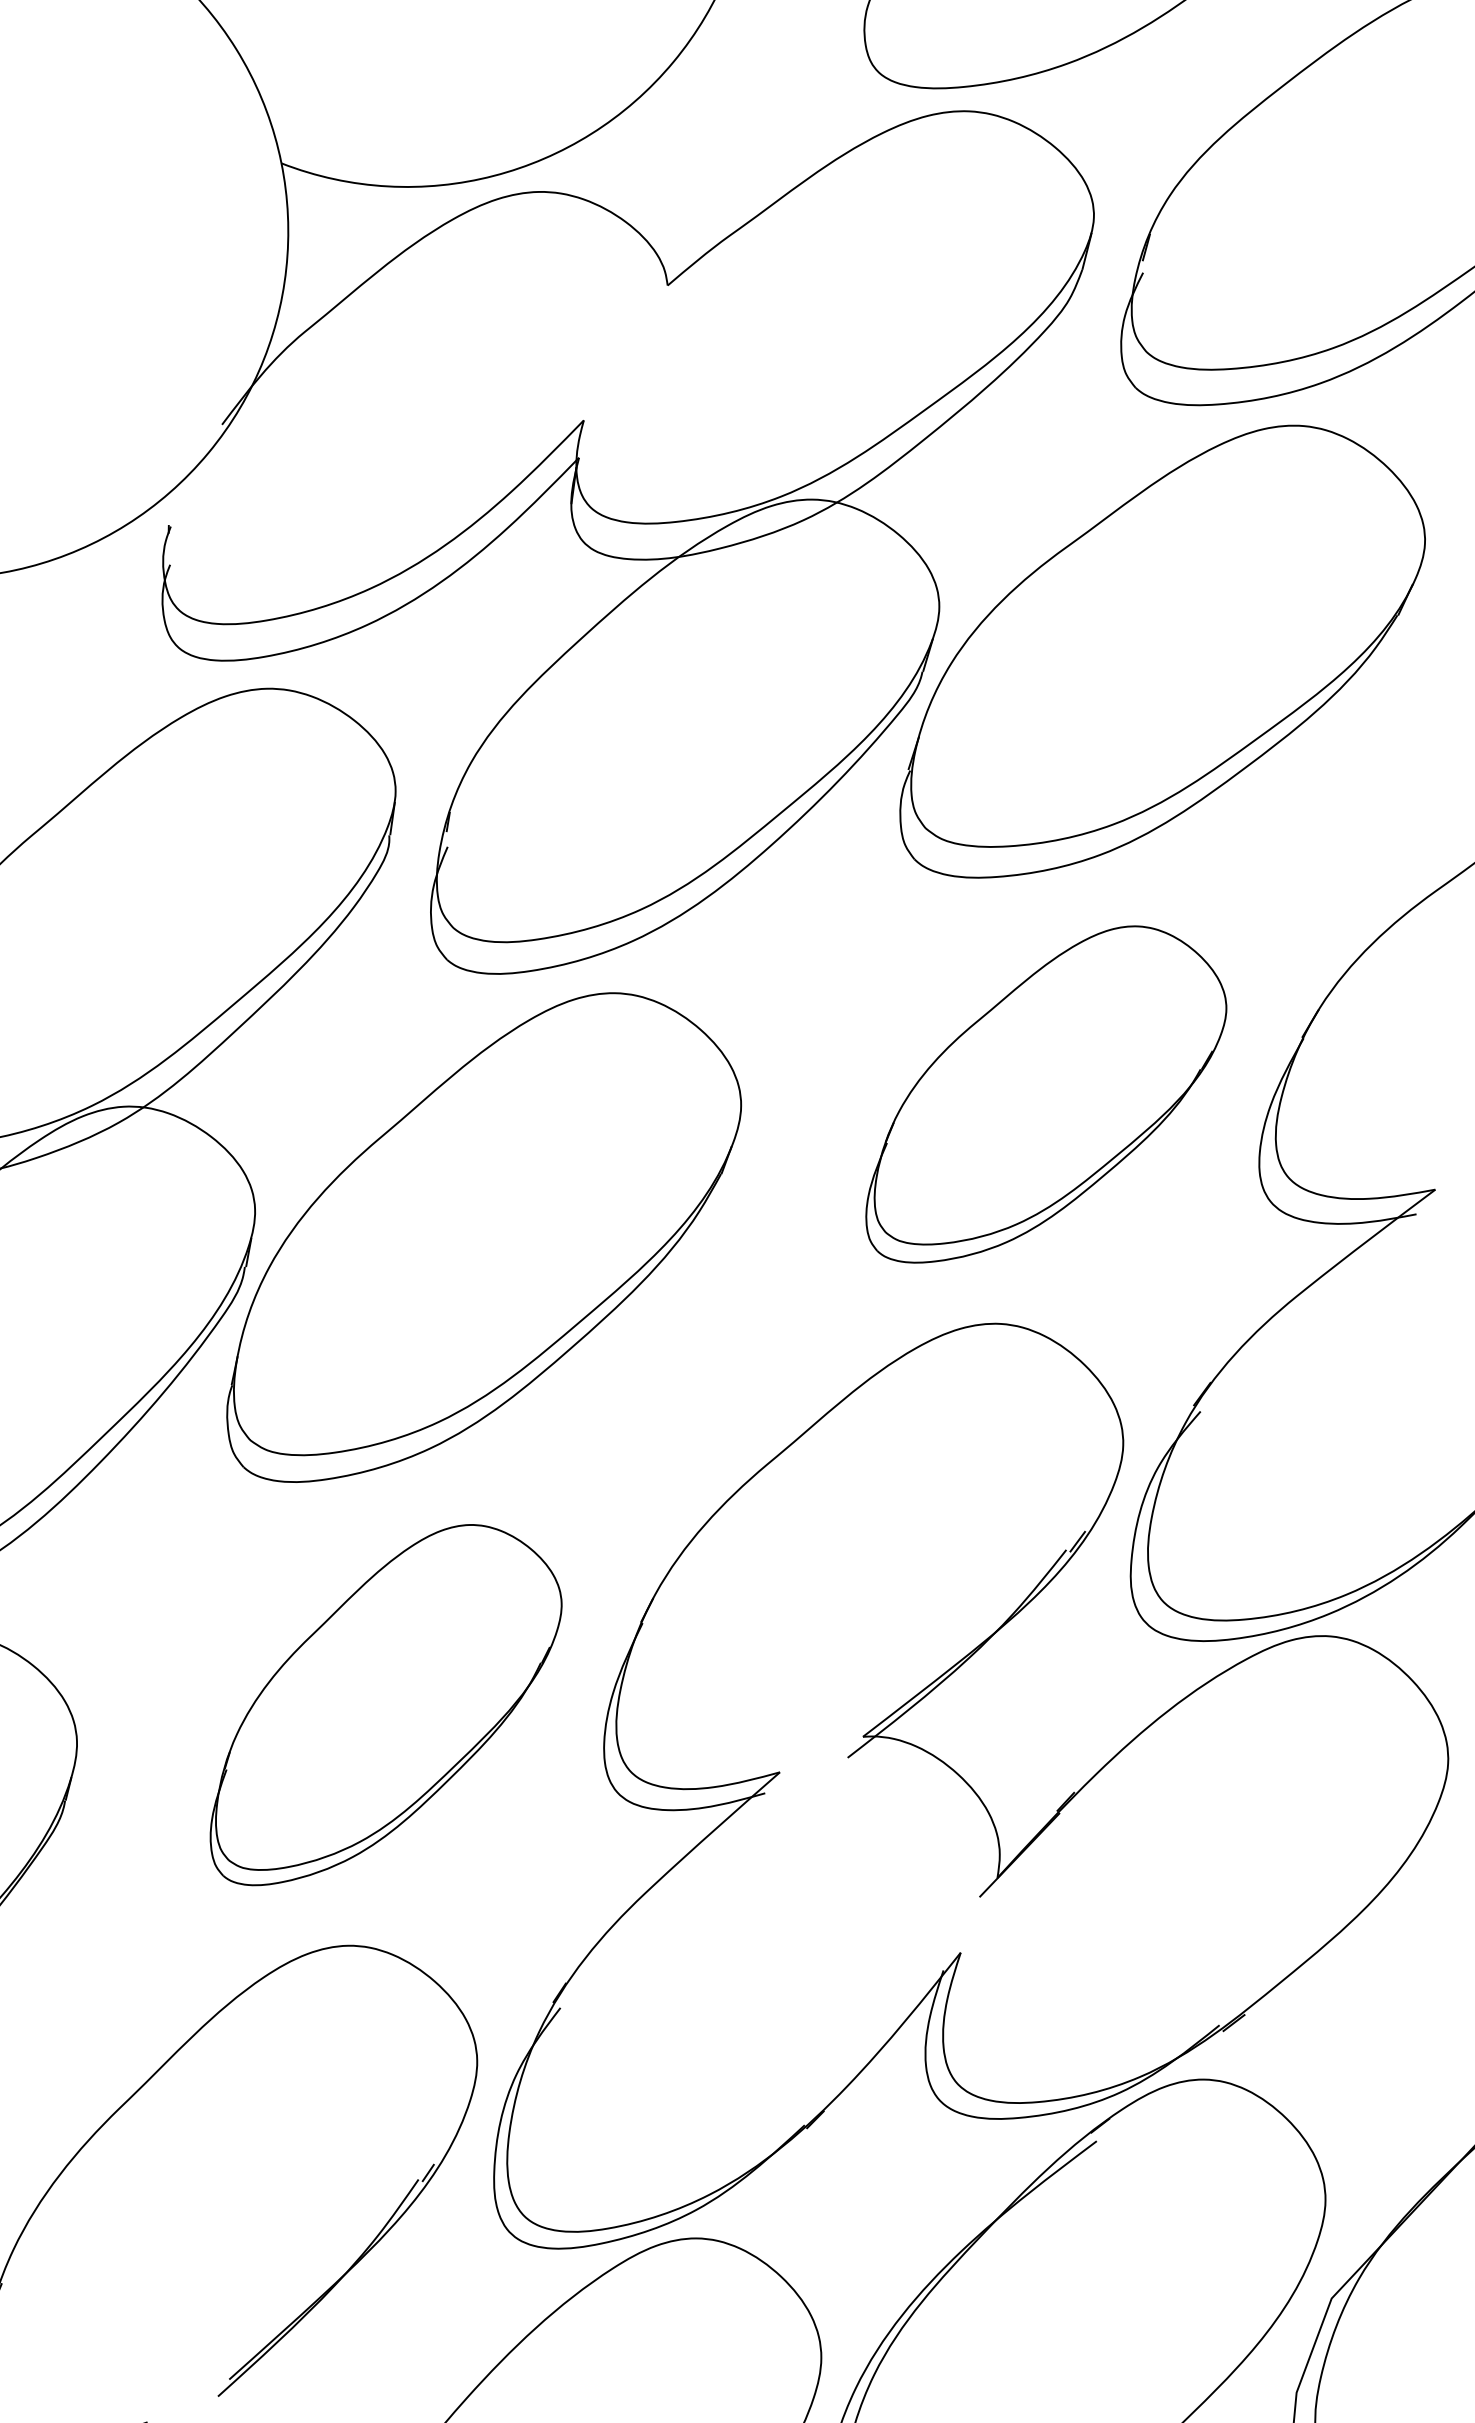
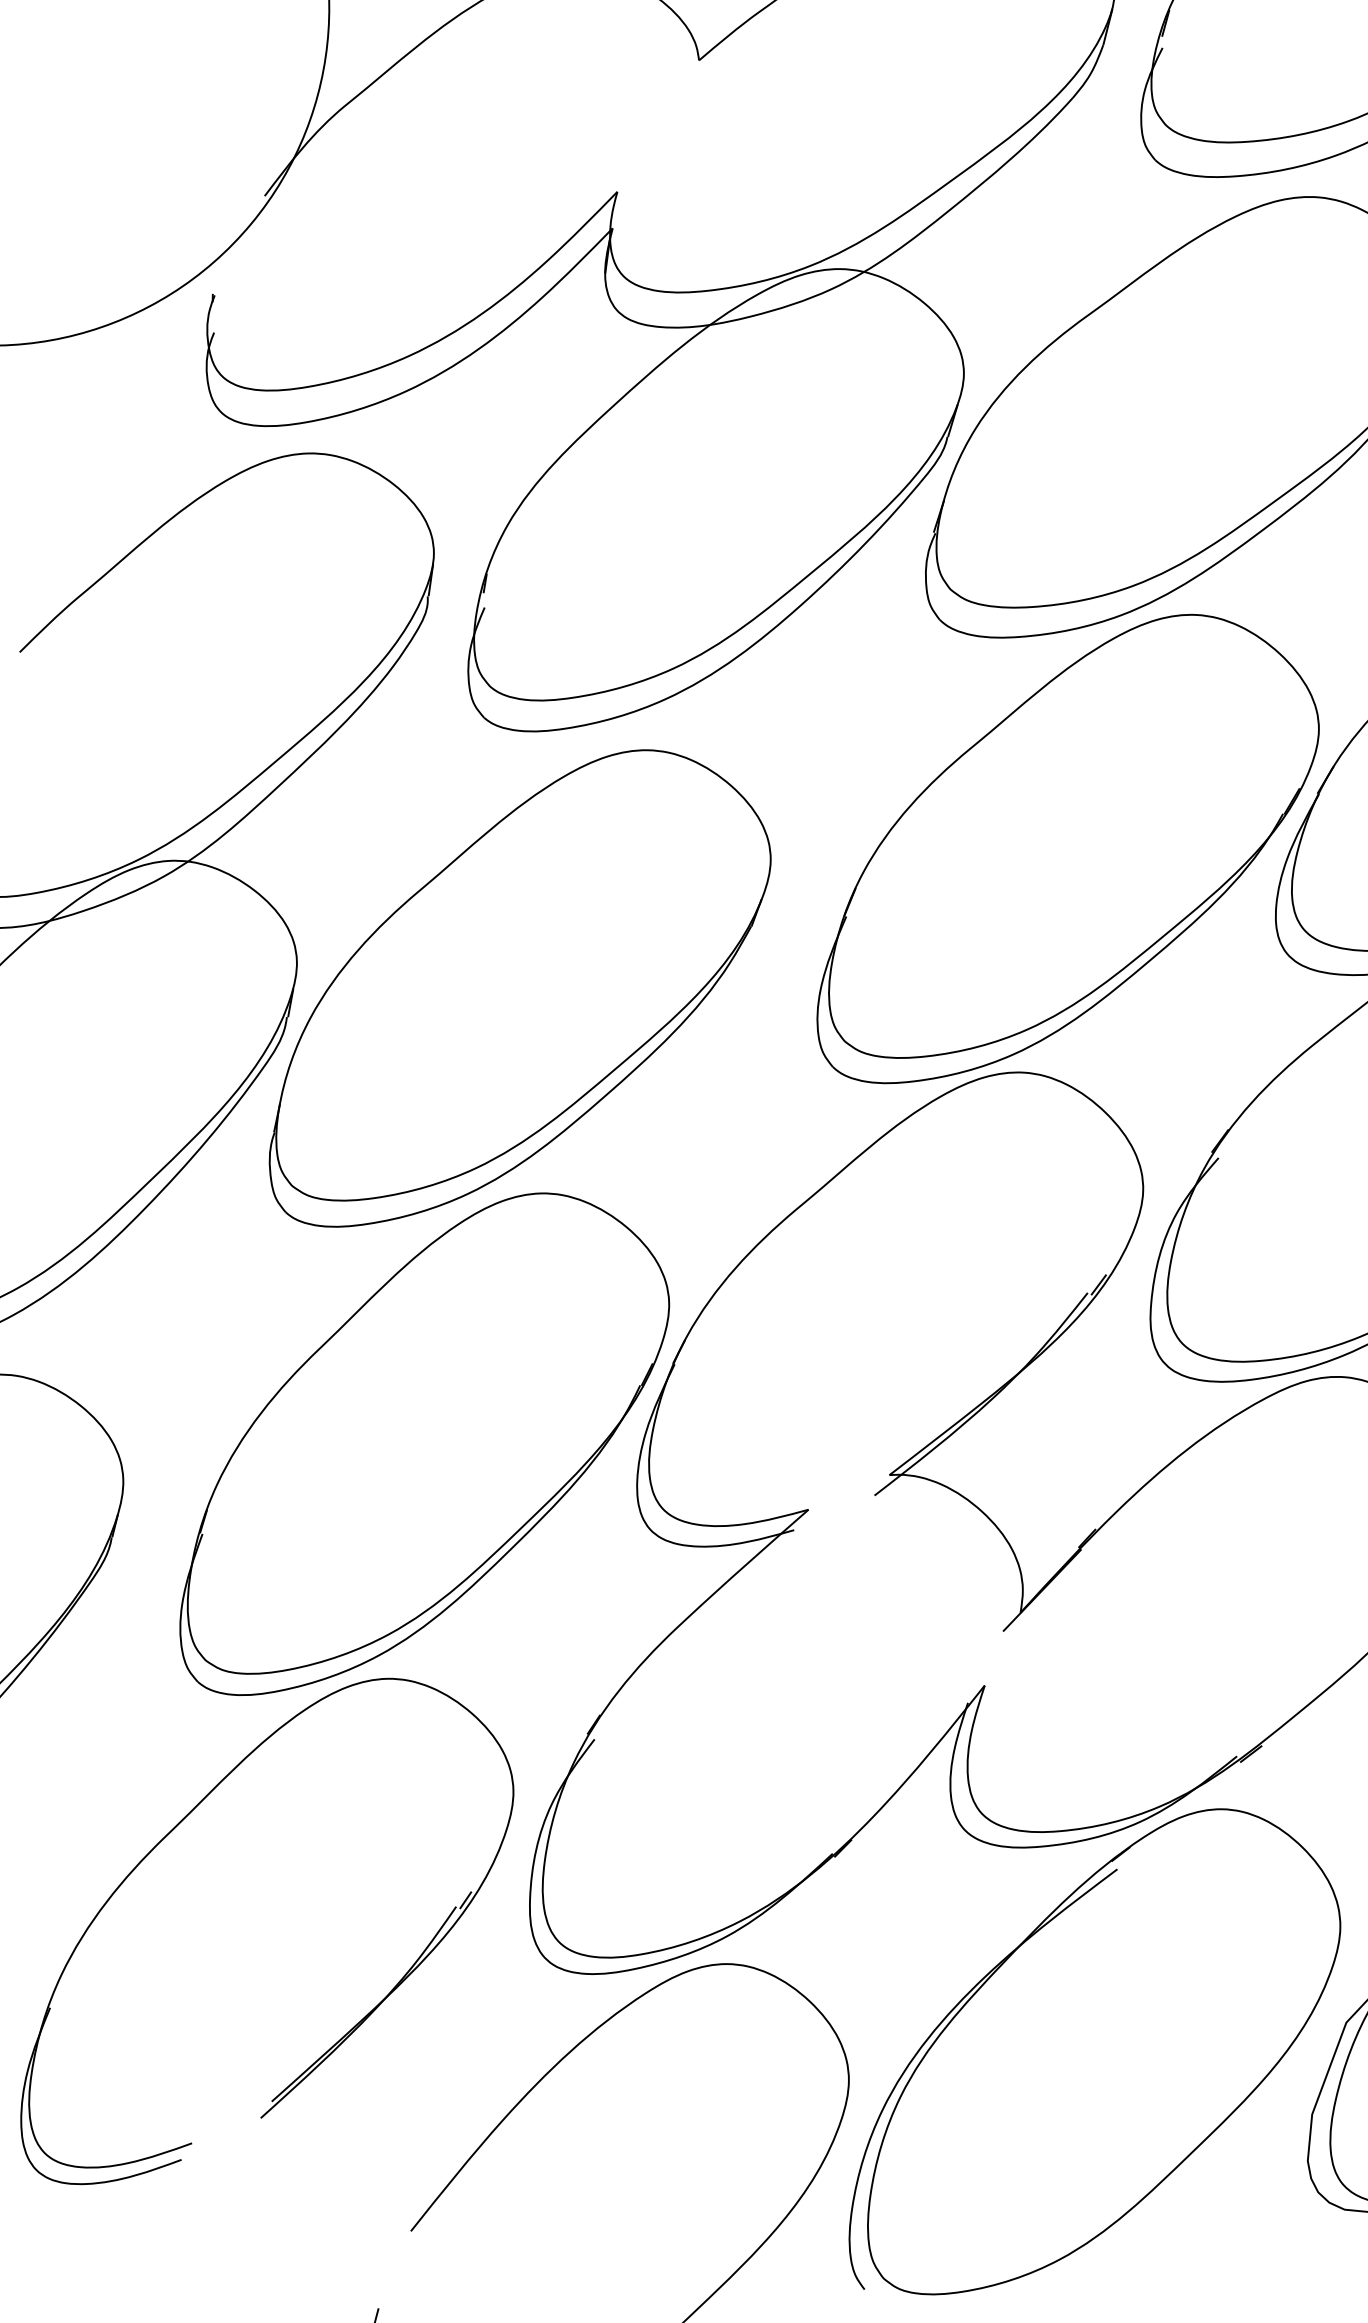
part: (1046, 1094) -> (1068, 848), size x1.43
part: (385, 1704) -> (424, 1443), size x1.43

